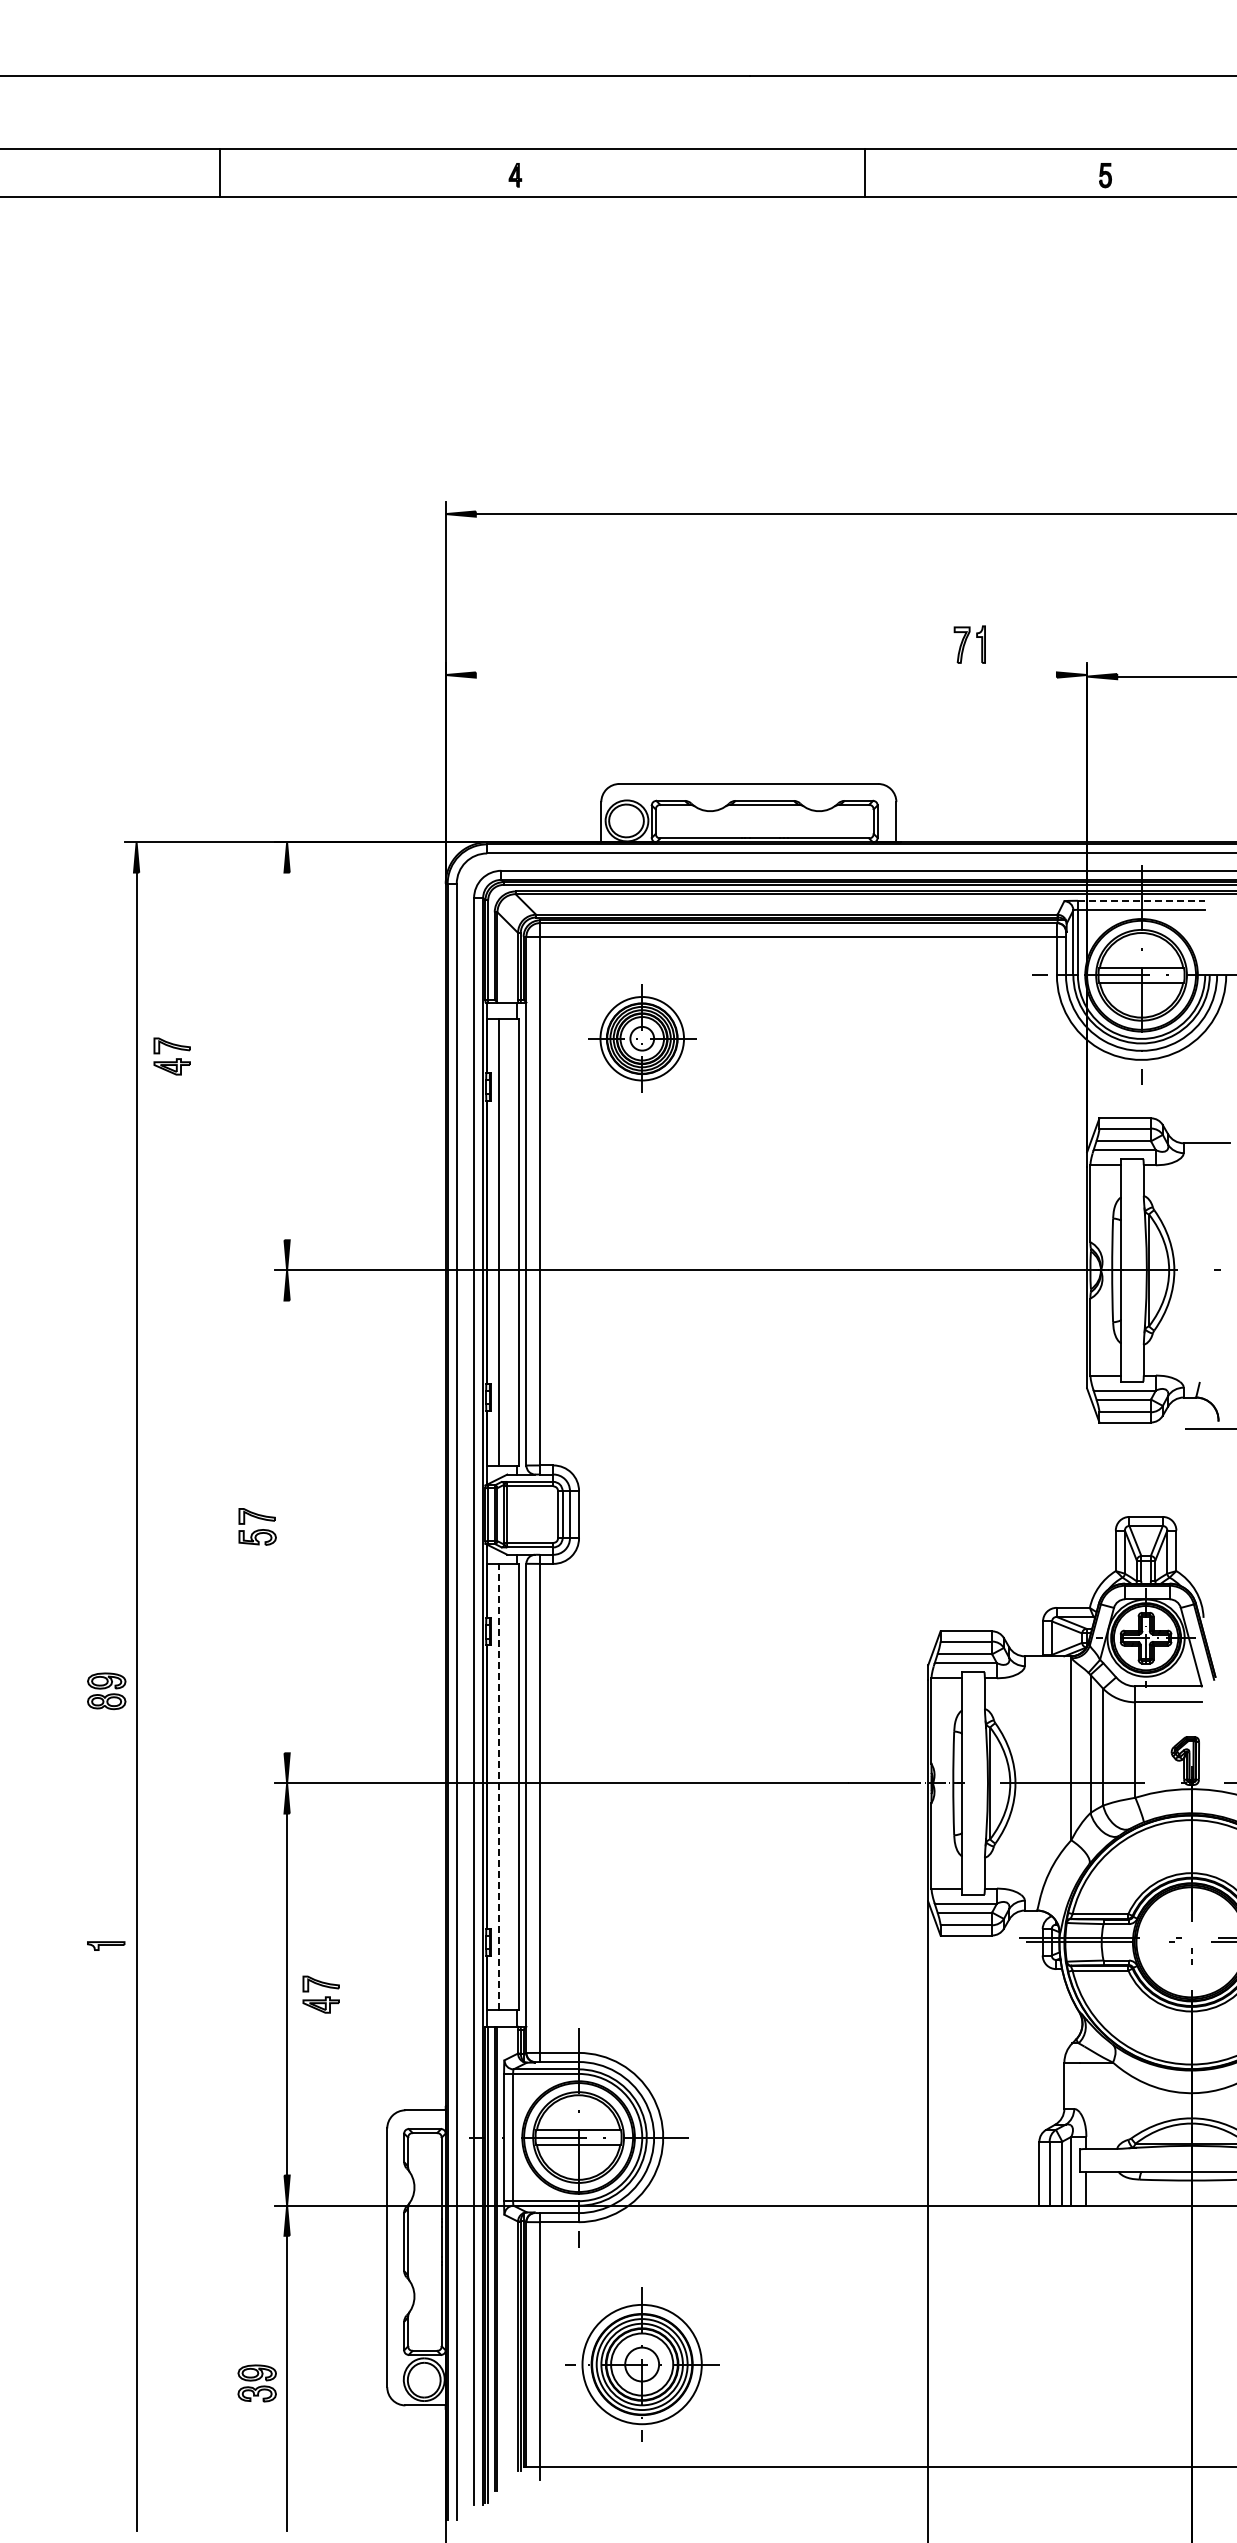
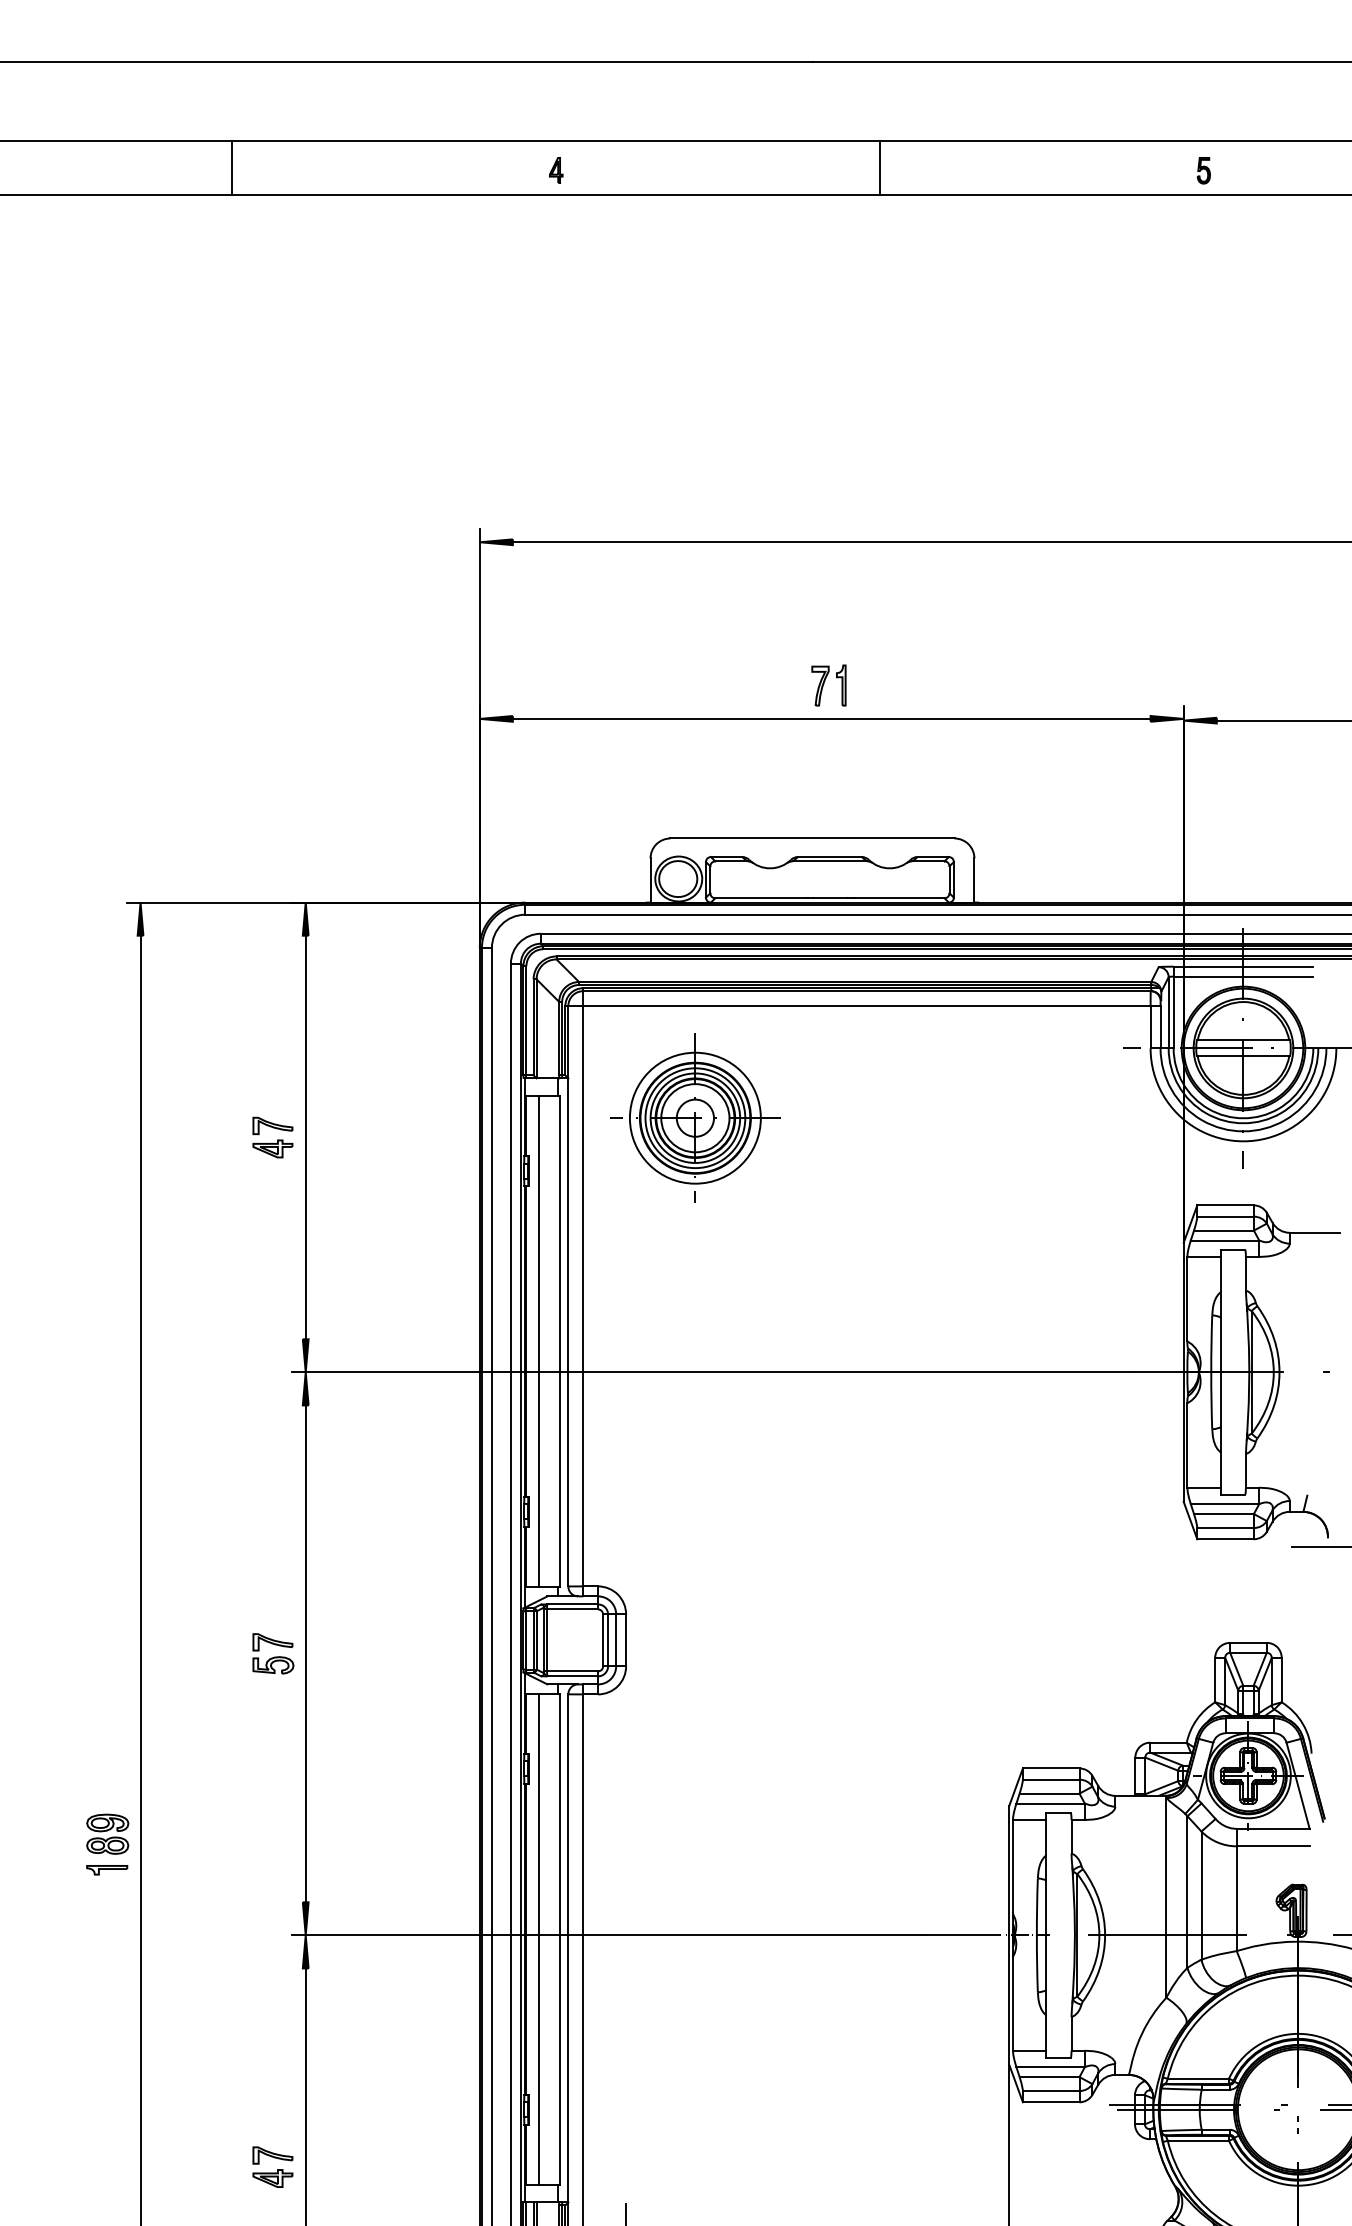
line: (865, 172) -> (880, 167), moved
part: (969, 644) -> (828, 685), moved
line: (765, 675) -> (830, 719), added
line: (1141, 900) -> (1243, 966), dashed -> solid
part: (642, 1038) -> (695, 1117), size x1.43
part: (171, 1056) -> (272, 1137), moved
line: (287, 1056) -> (306, 1137), added
line: (287, 1526) -> (306, 1653), added
line: (499, 1786) -> (538, 1938), dashed -> solid
part: (106, 1945) -> (107, 1869), moved
part: (320, 1994) -> (272, 2167), moved

